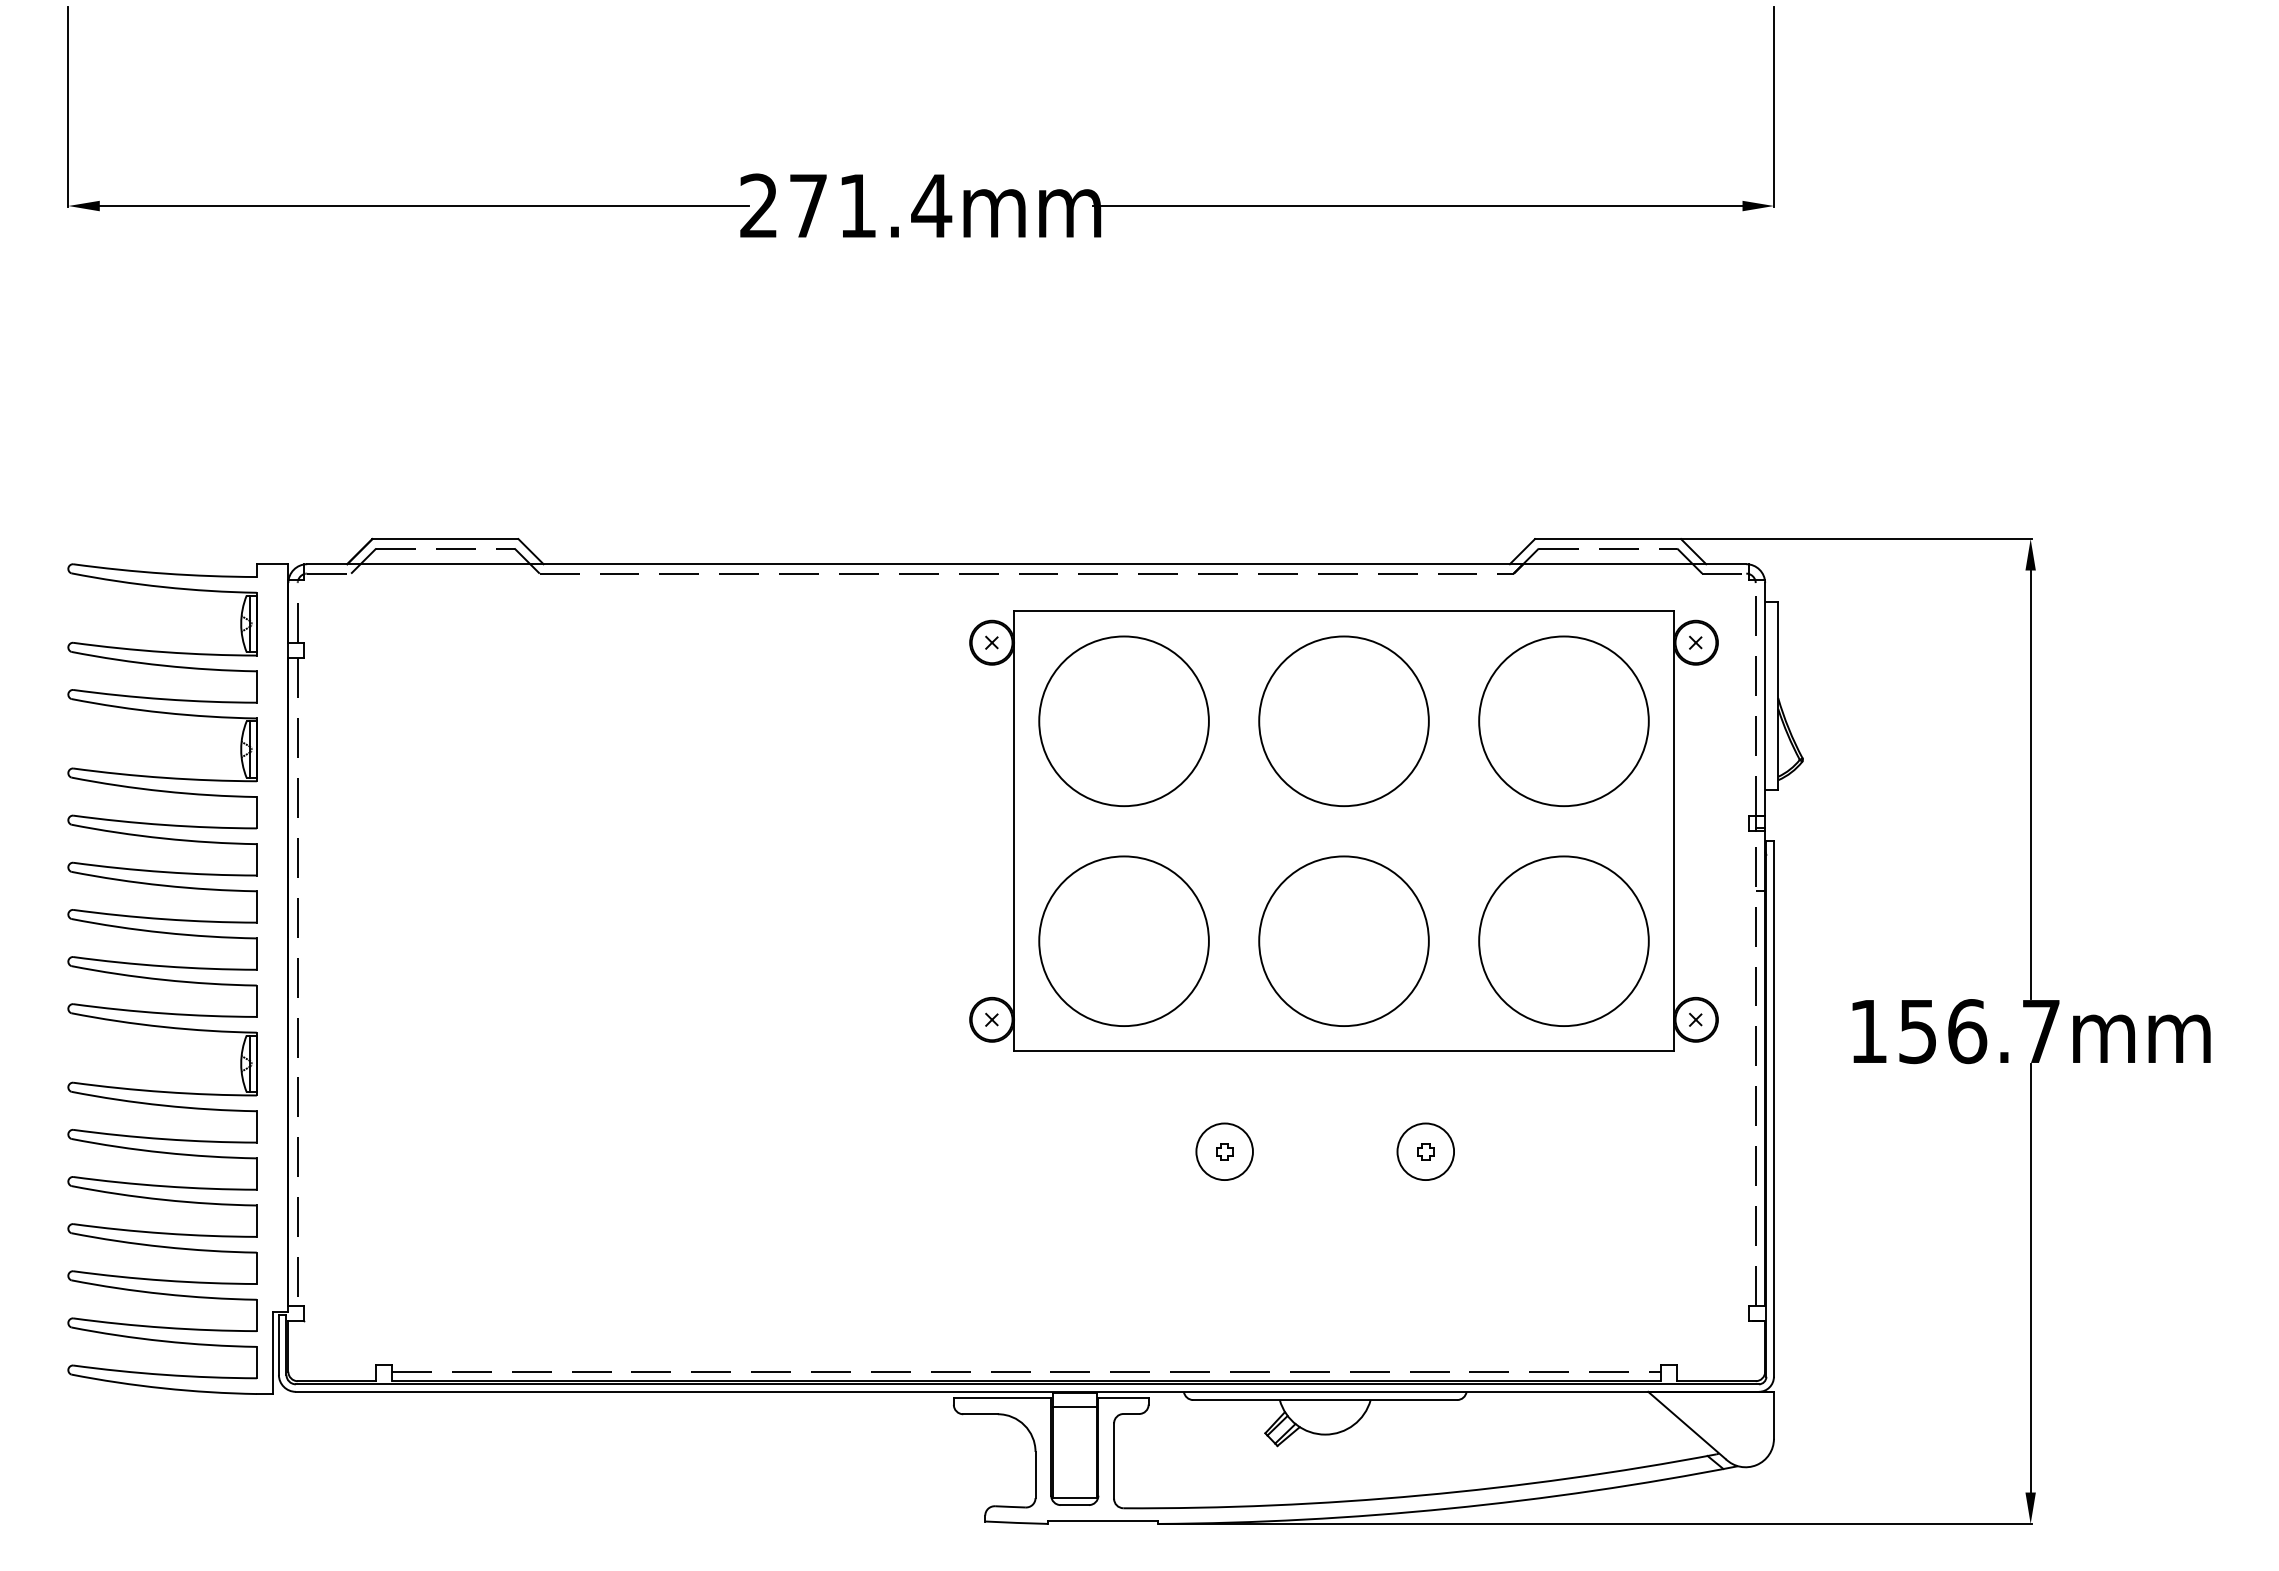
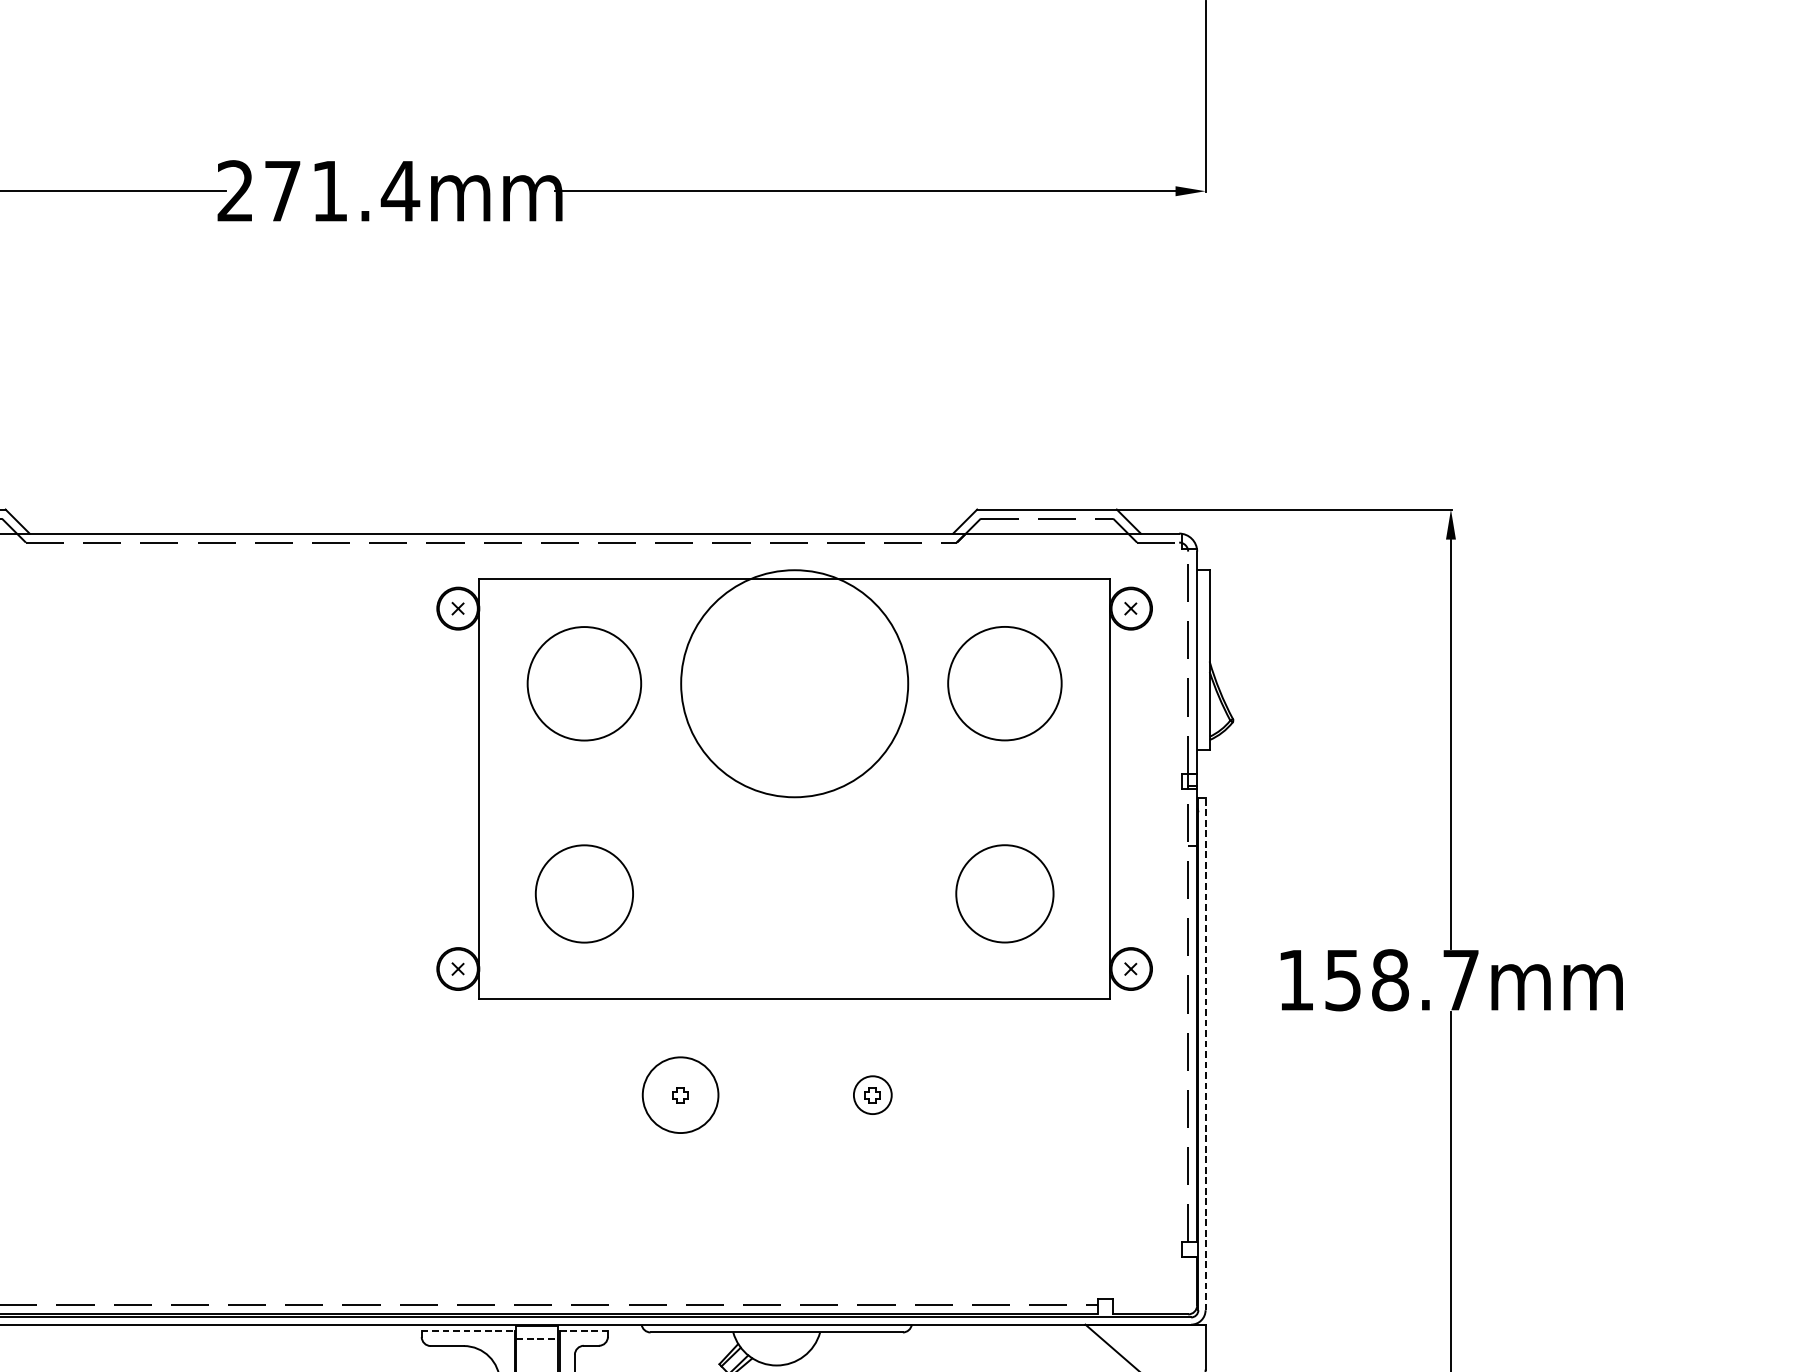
circle: (1563, 720) -> (1004, 682), size x0.7
circle: (1123, 721) -> (583, 683), size x0.7
circle: (1343, 721) -> (794, 683), size x1.4
circle: (1343, 940) -> (794, 893), removed
circle: (1563, 940) -> (1004, 893), size x0.6
circle: (1123, 941) -> (583, 894), size x0.6
text: (1967, 1031) -> (1390, 980), 156.7mm -> 158.7mm
line: (1773, 1108) -> (1205, 1053), solid -> dashed
circle: (1224, 1151) -> (680, 1094), size x1.4
circle: (1425, 1151) -> (872, 1094), size x0.7
line: (1002, 1398) -> (468, 1330), solid -> dashed
line: (1124, 1398) -> (584, 1330), solid -> dashed
line: (1074, 1406) -> (537, 1338), solid -> dashed

